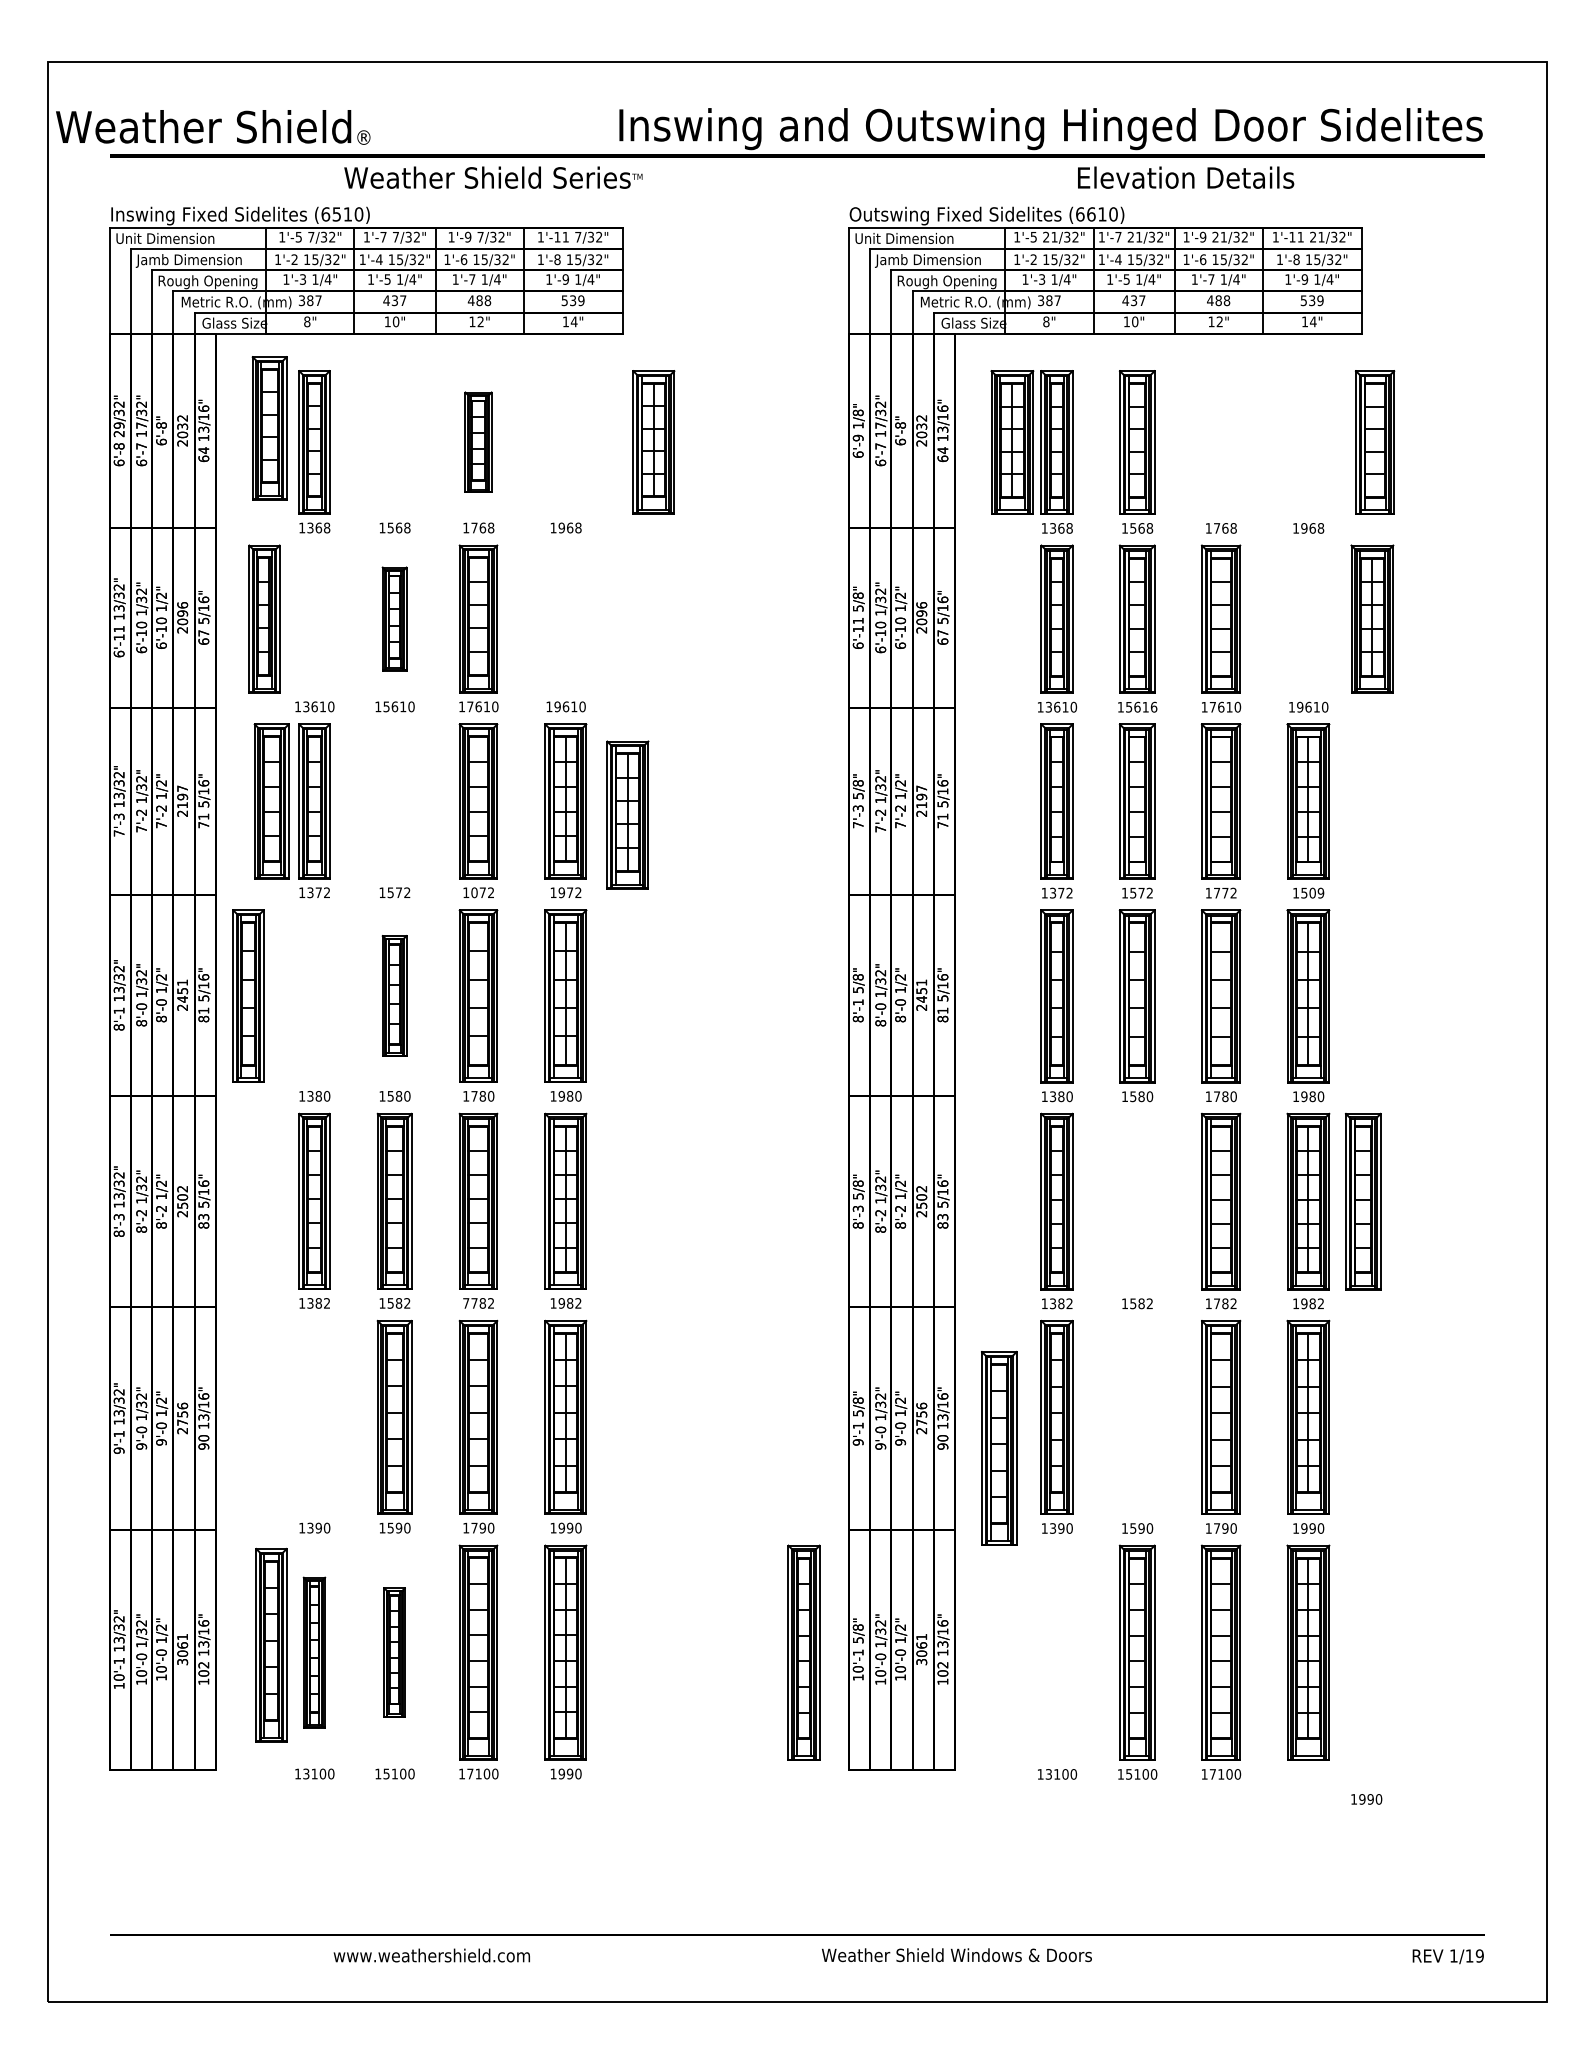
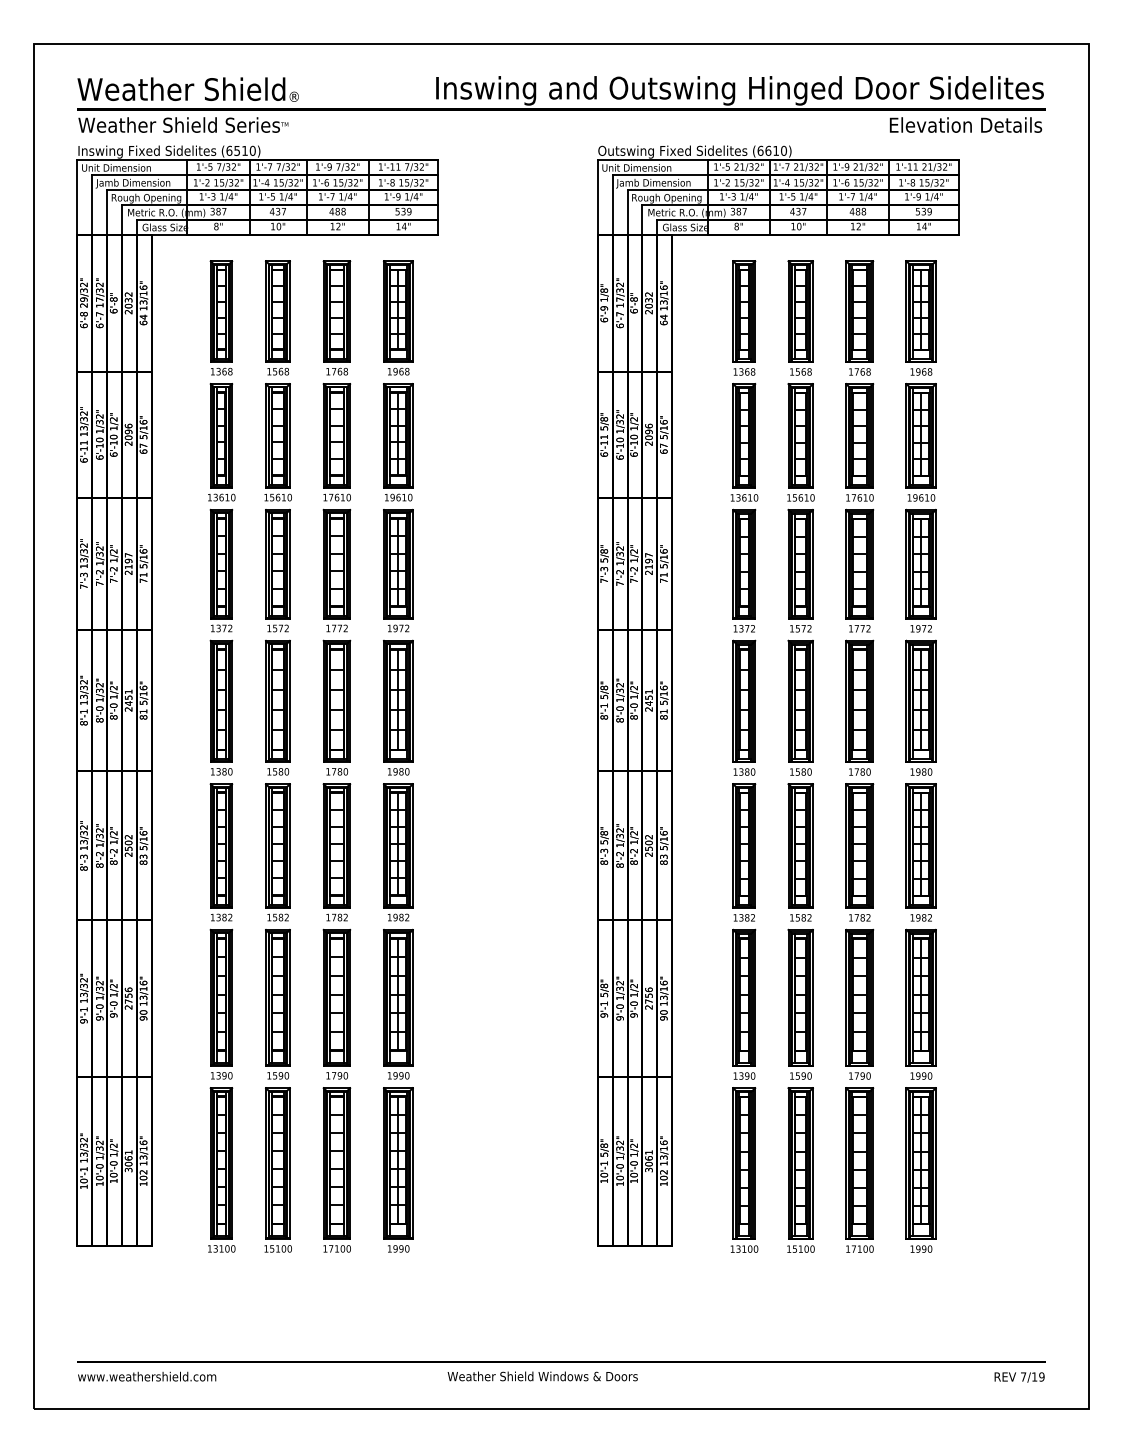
text: (213, 127) -> (188, 89), moved
text: (493, 177) -> (183, 124), moved
text: (1186, 177) -> (966, 124), moved
part: (269, 428) -> (277, 311), moved
part: (478, 442) -> (336, 311), size x1.43
part: (653, 442) -> (398, 311), moved
part: (1012, 442) -> (921, 311), moved
part: (1375, 442) -> (859, 311), moved
part: (264, 618) -> (221, 435), moved
part: (394, 618) -> (277, 435), size x1.43
part: (1372, 618) -> (921, 435), moved
text: (1154, 706) -> (812, 497), 15616 -> 15610
part: (271, 801) -> (277, 564), moved
part: (627, 814) -> (398, 435), moved
text: (474, 892) -> (334, 628), 1072 -> 1772
text: (1312, 892) -> (924, 628), 1509 -> 1972
part: (248, 995) -> (221, 700), moved
part: (394, 995) -> (277, 700), size x1.43
part: (1363, 1201) -> (800, 845), moved
text: (466, 1303) -> (328, 917), 7782 -> 1782
part: (999, 1447) -> (800, 997), moved
part: (271, 1644) -> (221, 997), moved
part: (314, 1652) -> (221, 1163), size x1.43
part: (394, 1652) -> (277, 1163), size x1.67
part: (803, 1652) -> (743, 1163), moved
text: (1366, 1799) -> (921, 1249), moved
text: (431, 1955) -> (146, 1376), moved
text: (956, 1955) -> (542, 1376), moved
text: (1453, 1955) -> (1023, 1376), 1/19 -> 7/19

